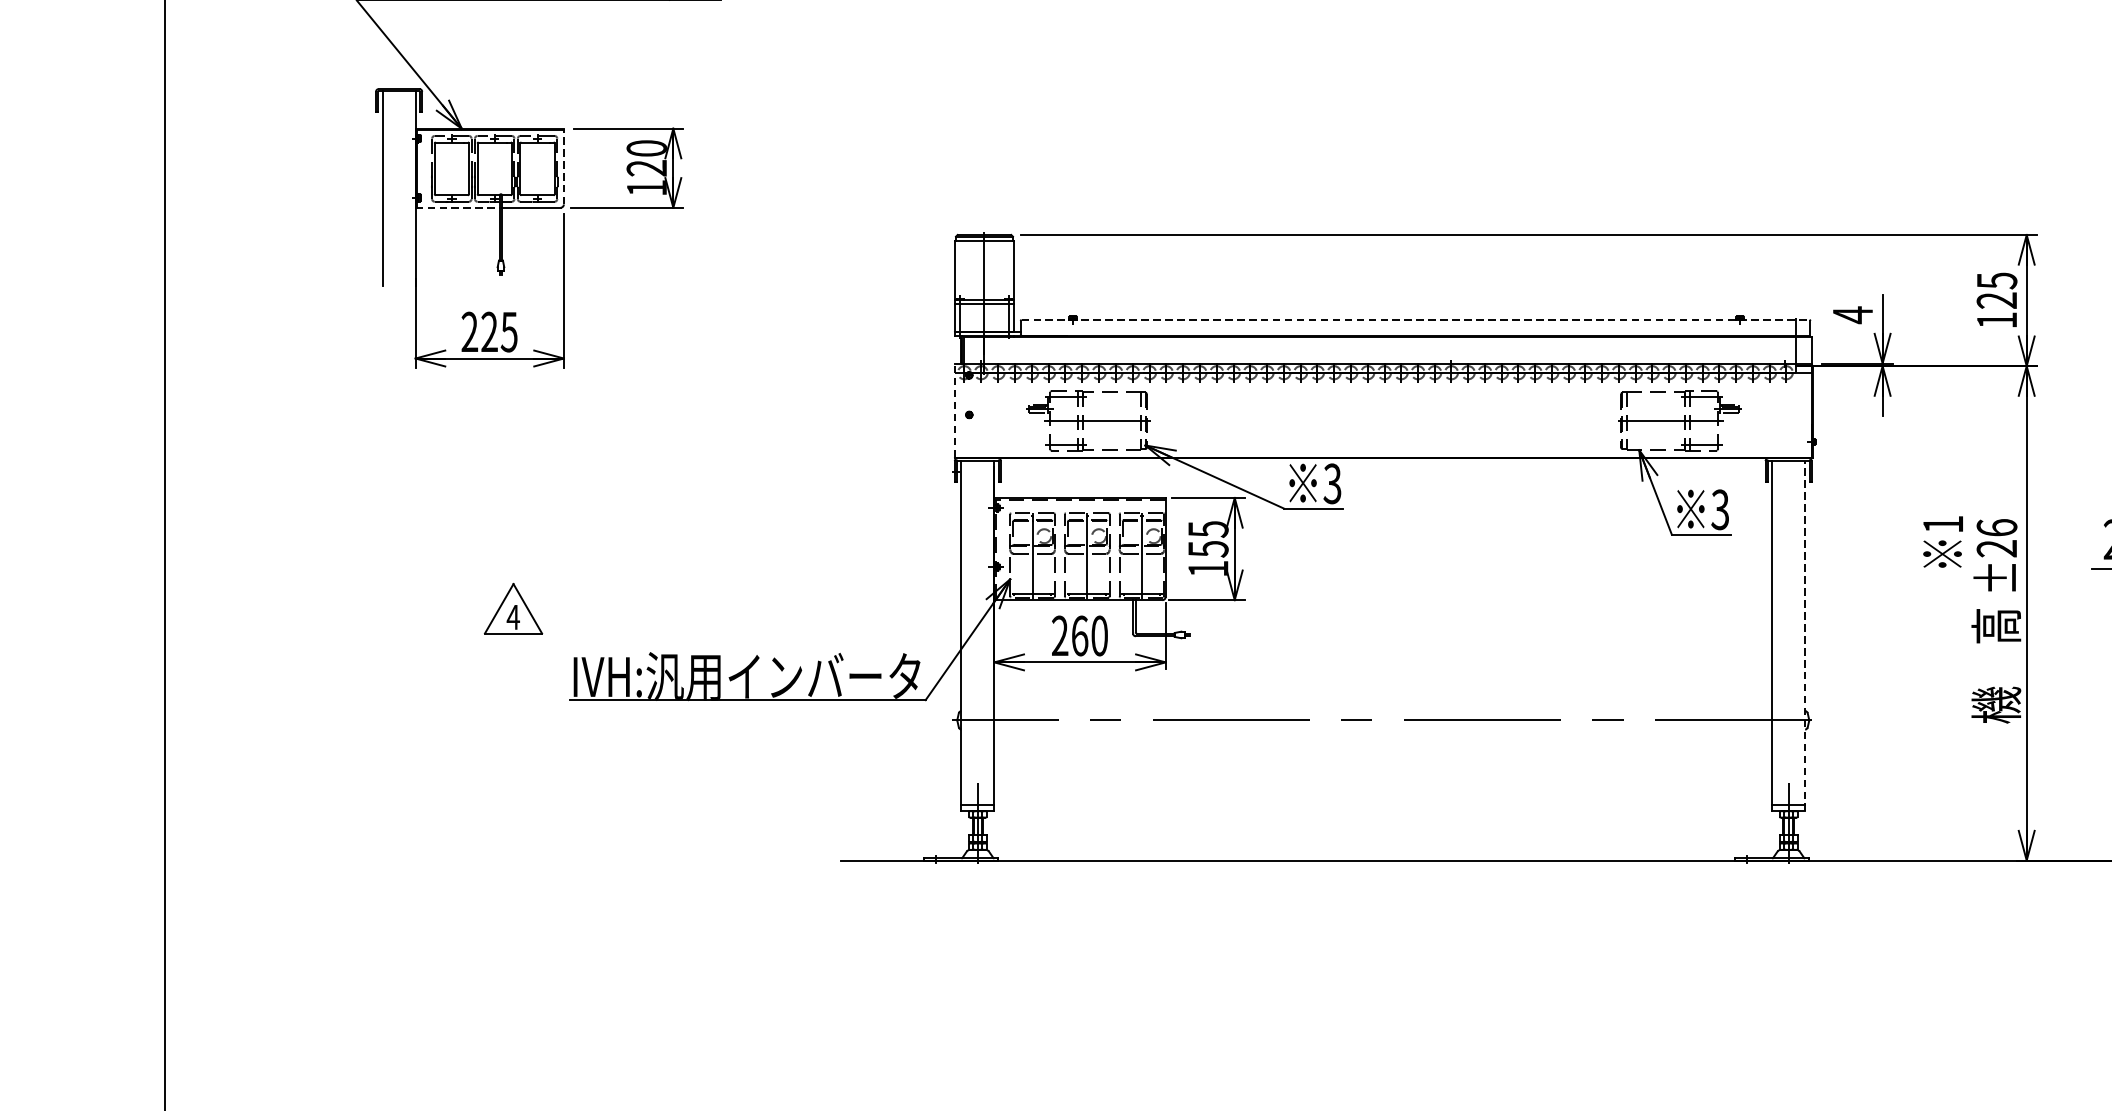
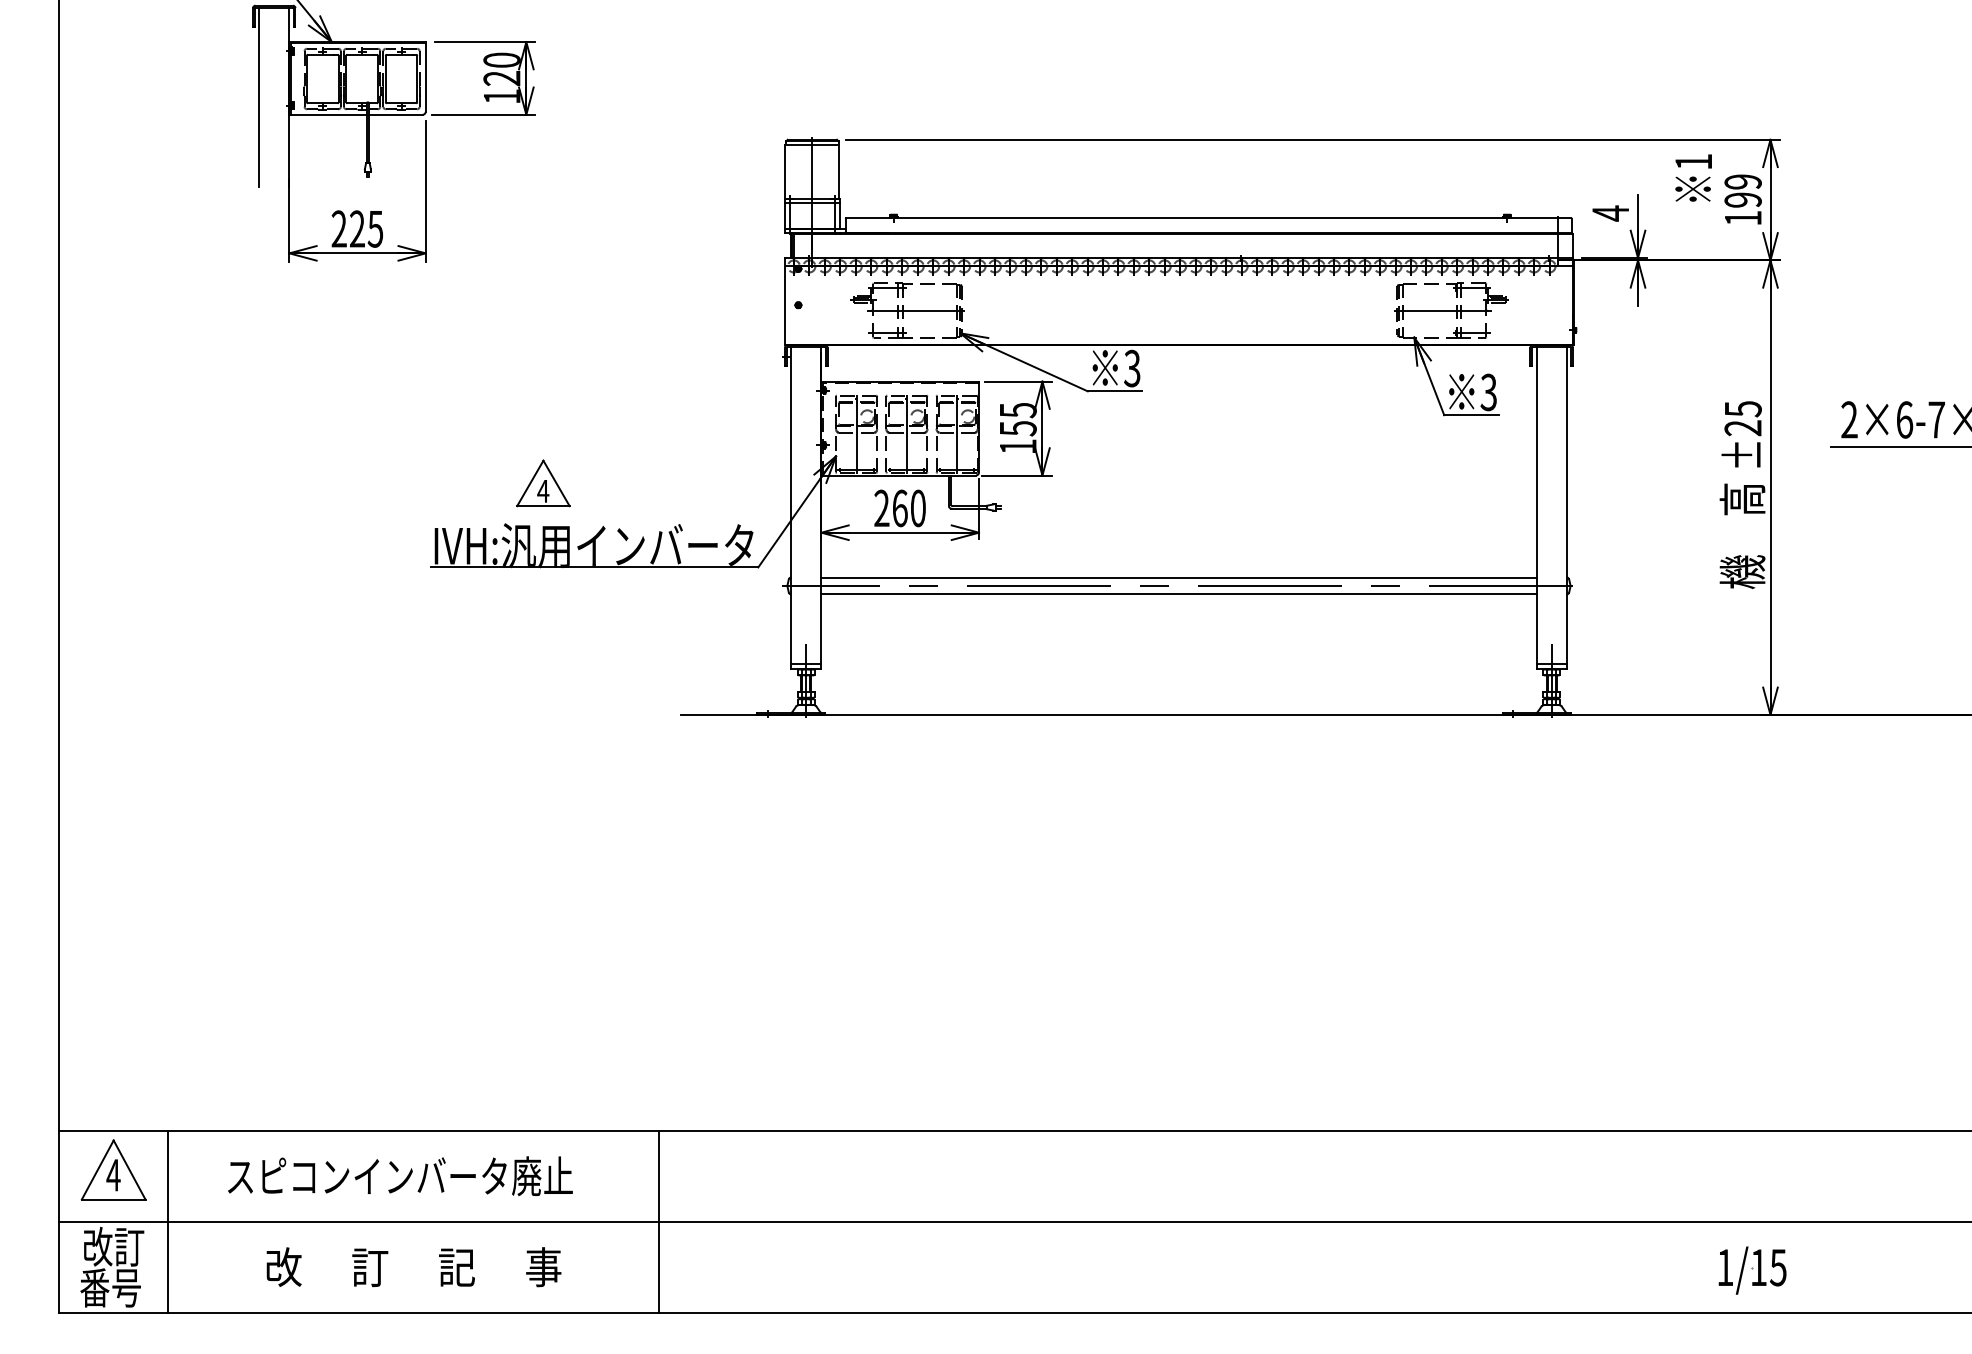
line: (563, 166) -> (425, 76), dashed -> solid
line: (458, 207) -> (328, 114), dashed -> solid
text: (1996, 290) -> (1742, 190), 125 -> 199
line: (1416, 319) -> (1209, 217), dashed -> solid
line: (955, 409) -> (785, 300), dashed -> solid
text: (1996, 528) -> (1742, 409), ±26 -> ±25
text: (1942, 541) -> (1693, 177), moved
part: (513, 608) -> (543, 483), moved
line: (1804, 634) -> (1566, 507), dashed -> solid
line: (1382, 712) -> (1178, 578), added
line: (1382, 728) -> (1178, 593), added

